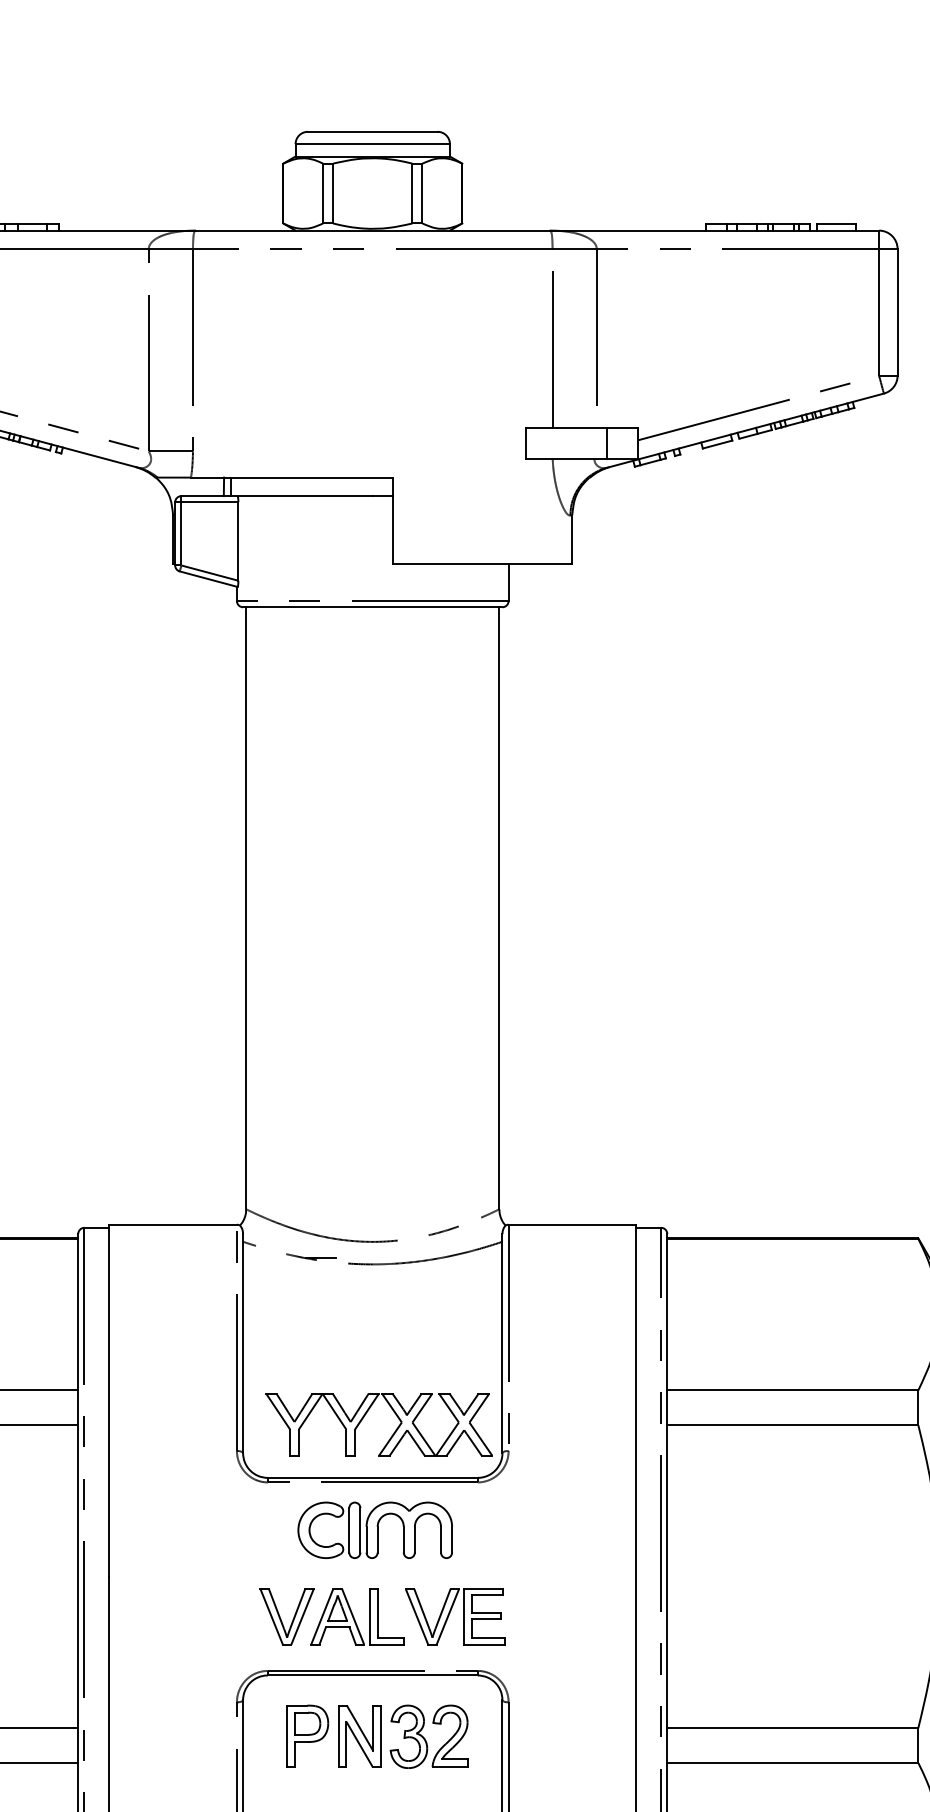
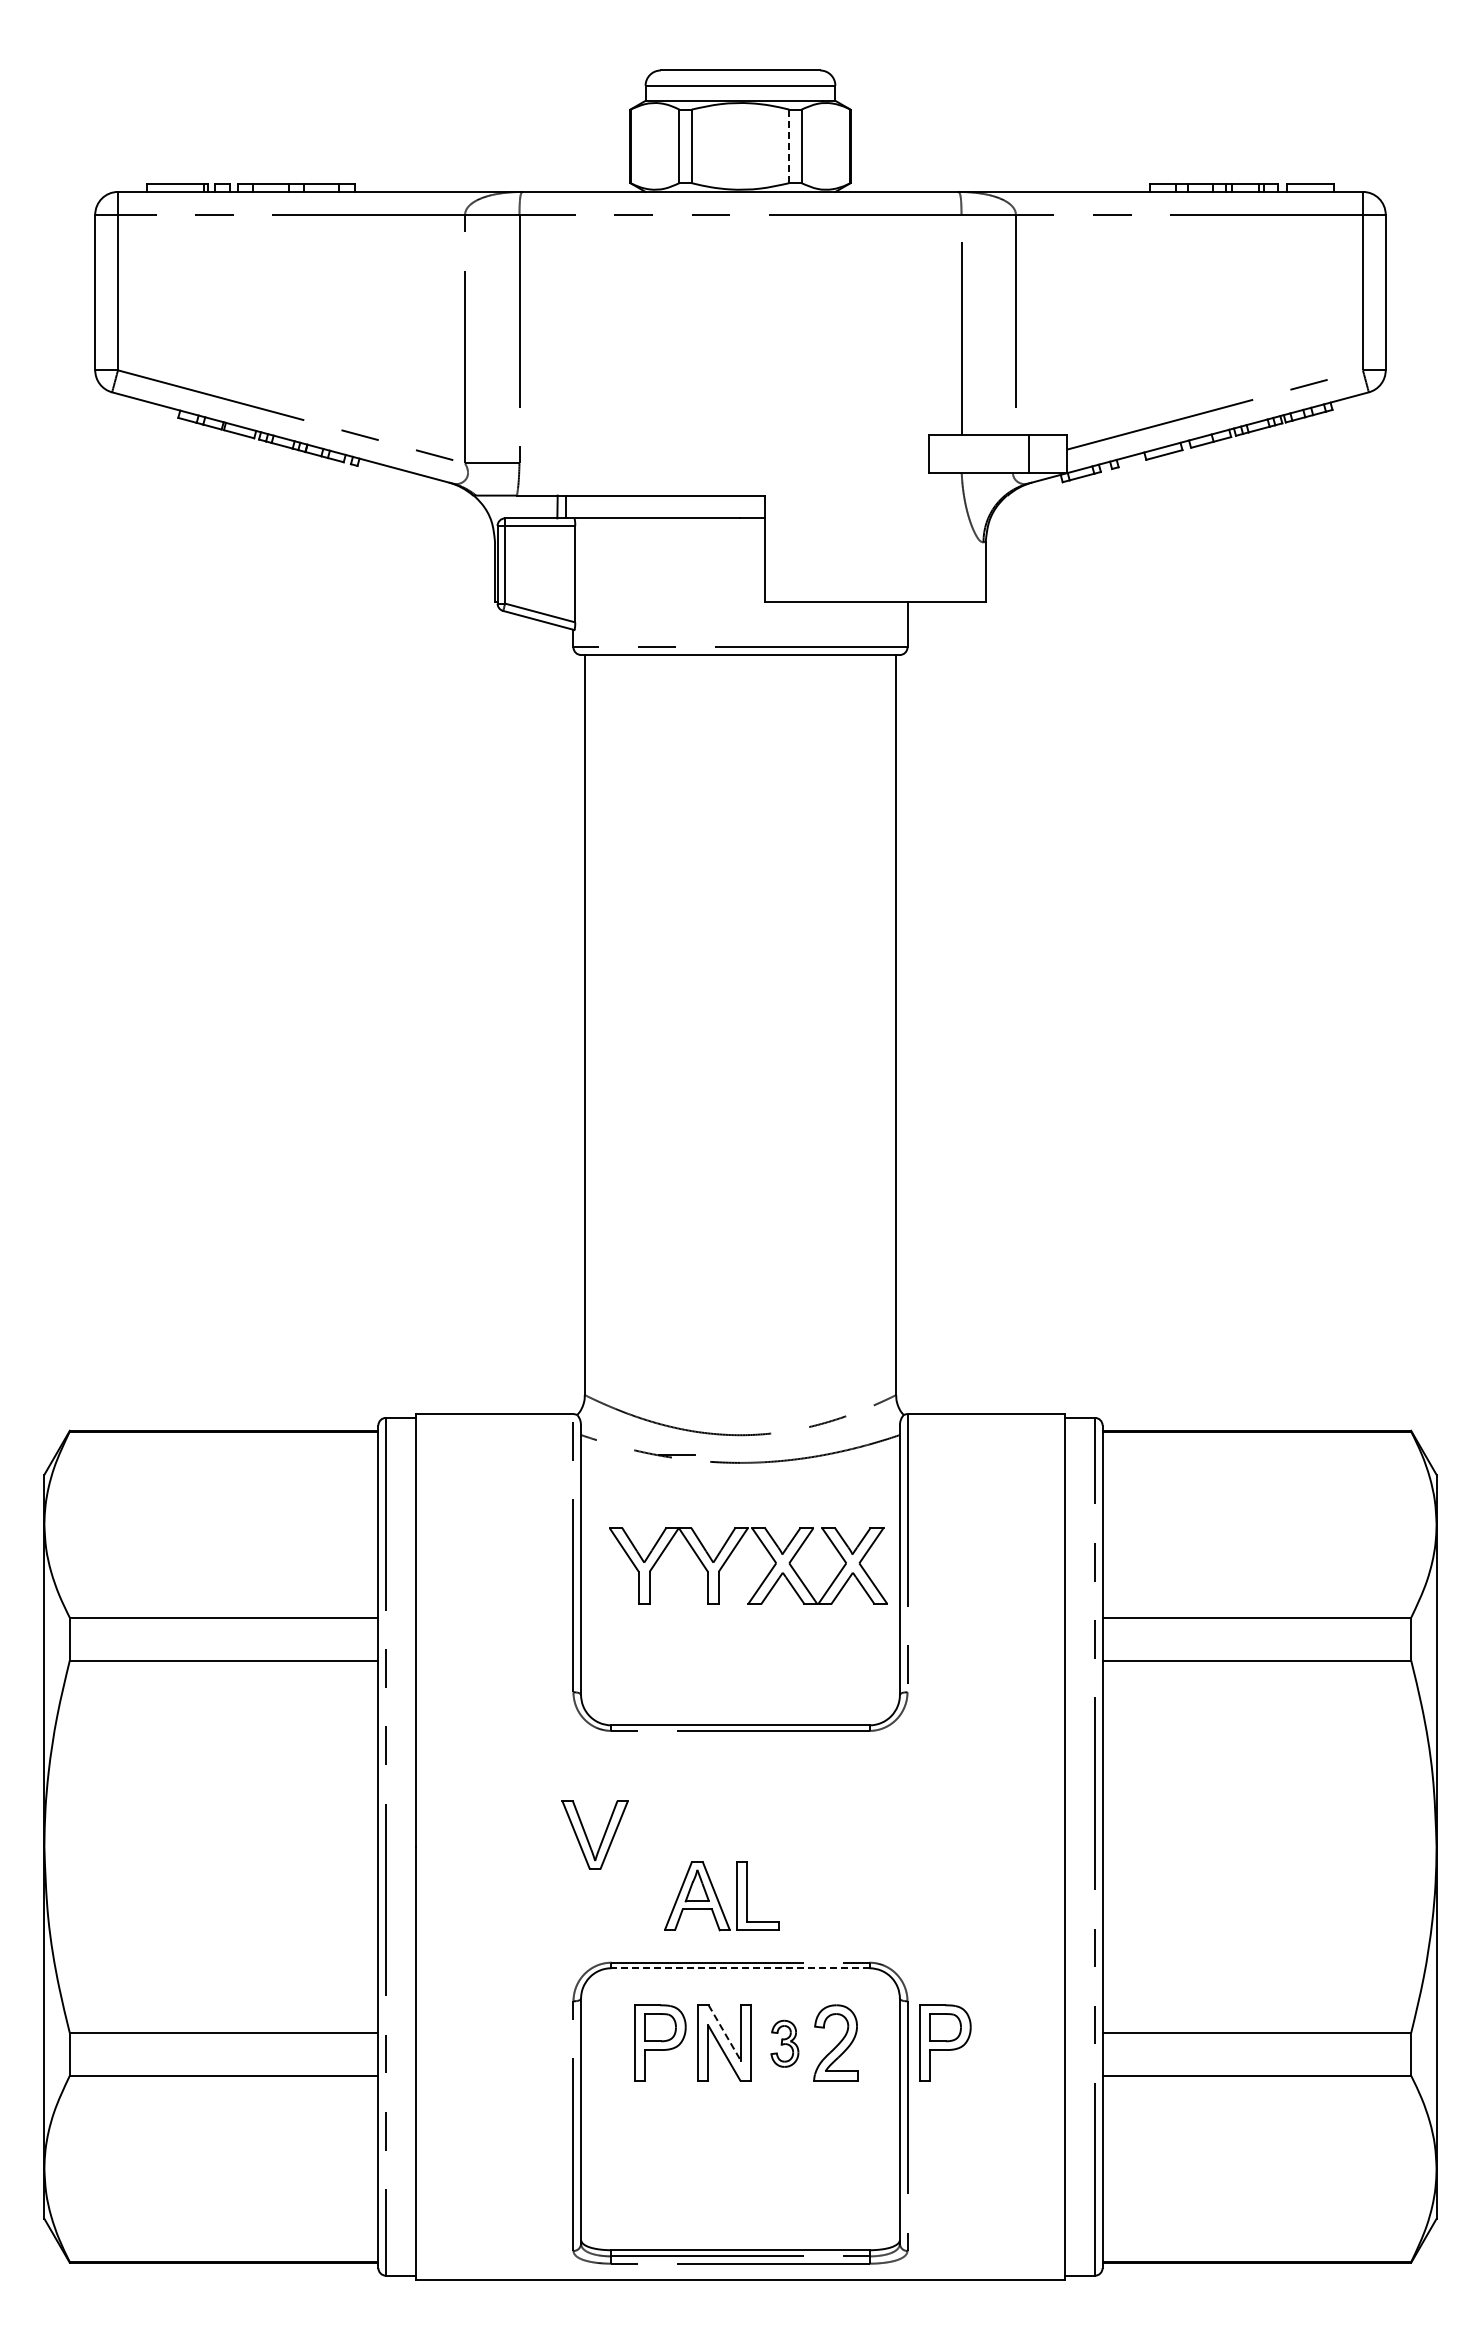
line: (412, 193) -> (789, 146), solid -> dashed
part: (366, 1414) -> (732, 1553), moved
part: (375, 1530) -> (743, 1789), removed
part: (450, 1613) -> (835, 1892), removed
part: (280, 1617) -> (587, 1836), moved
line: (371, 1675) -> (739, 1968), solid -> dashed
line: (360, 1728) -> (725, 2033), solid -> dashed
part: (539, 1735) -> (945, 2042), added
part: (408, 1736) -> (784, 2043), size x0.6

